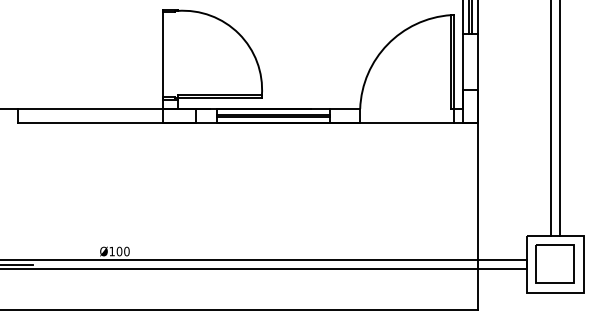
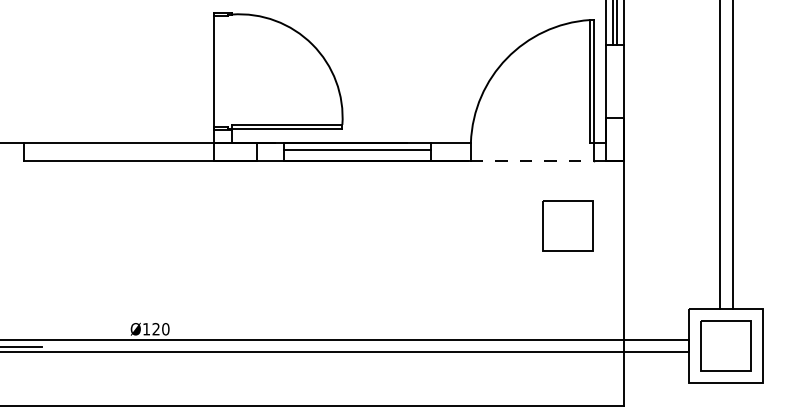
line: (273, 117) -> (357, 153), removed
line: (407, 123) -> (532, 161), solid -> dashed
part: (434, 172) -> (567, 225), added
text: (119, 251) -> (155, 329), Ø100 -> Ø120

